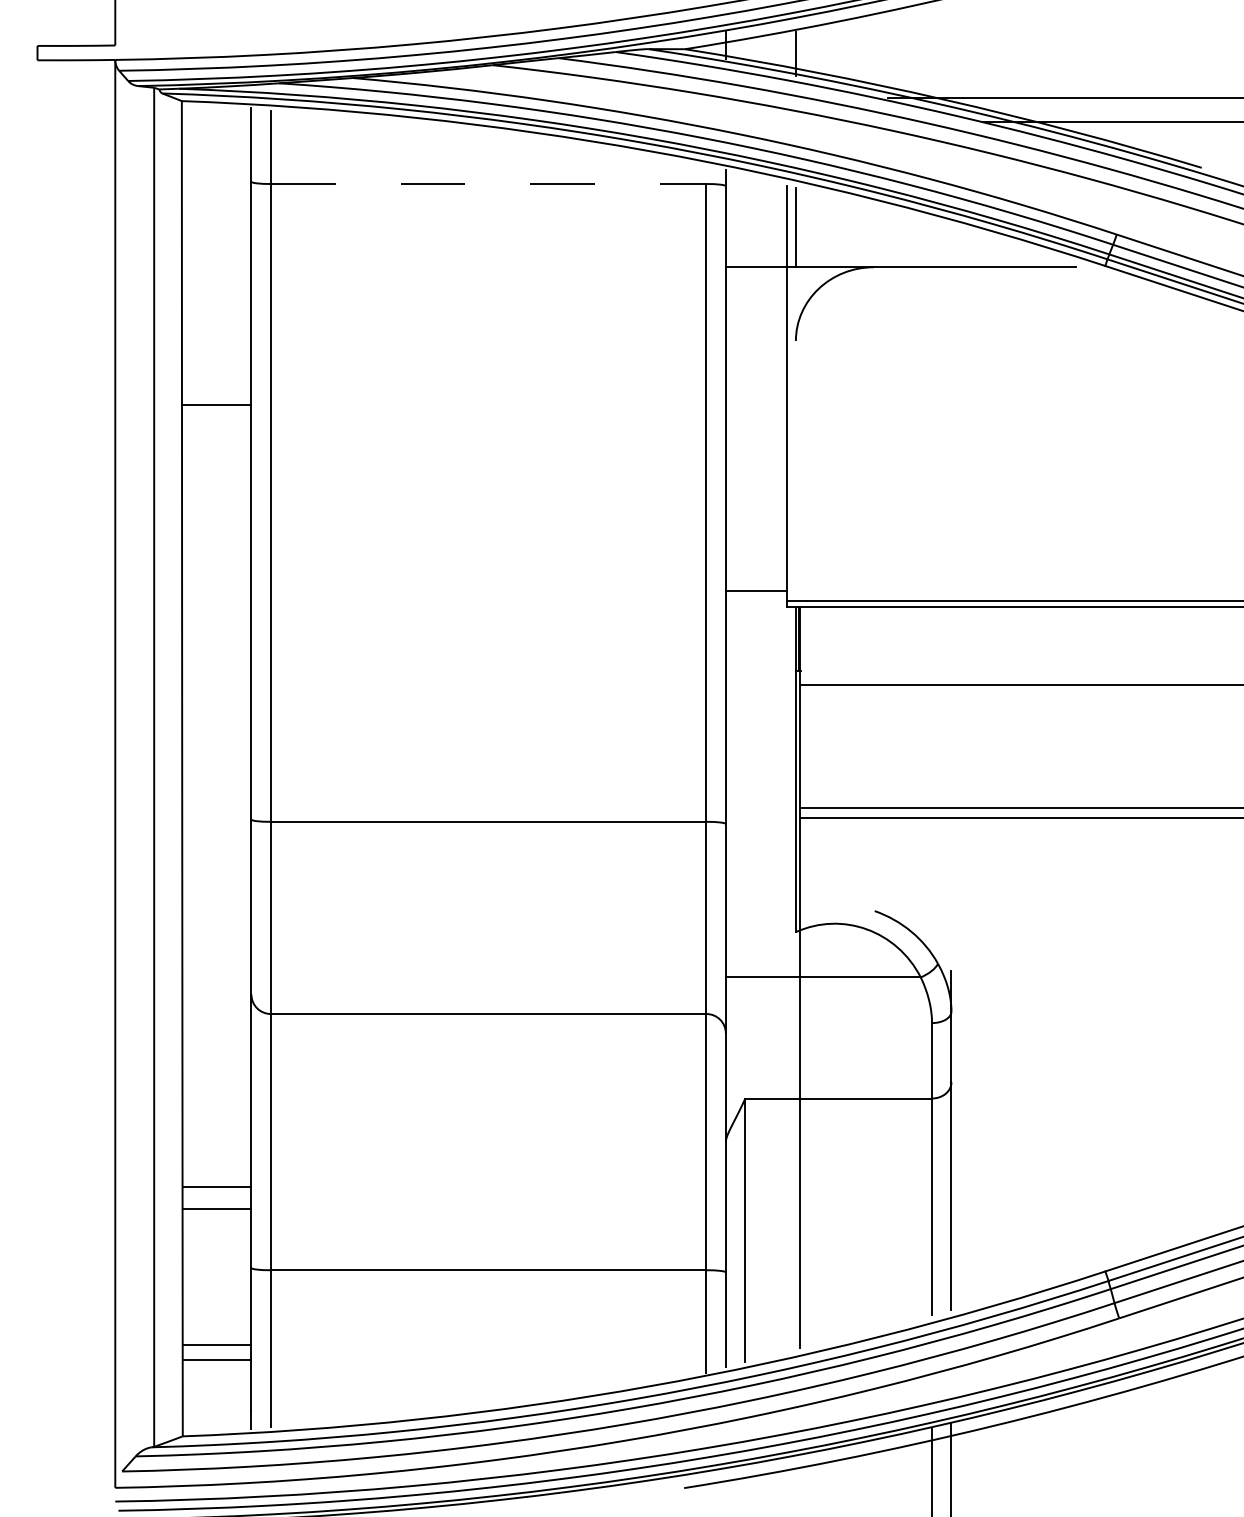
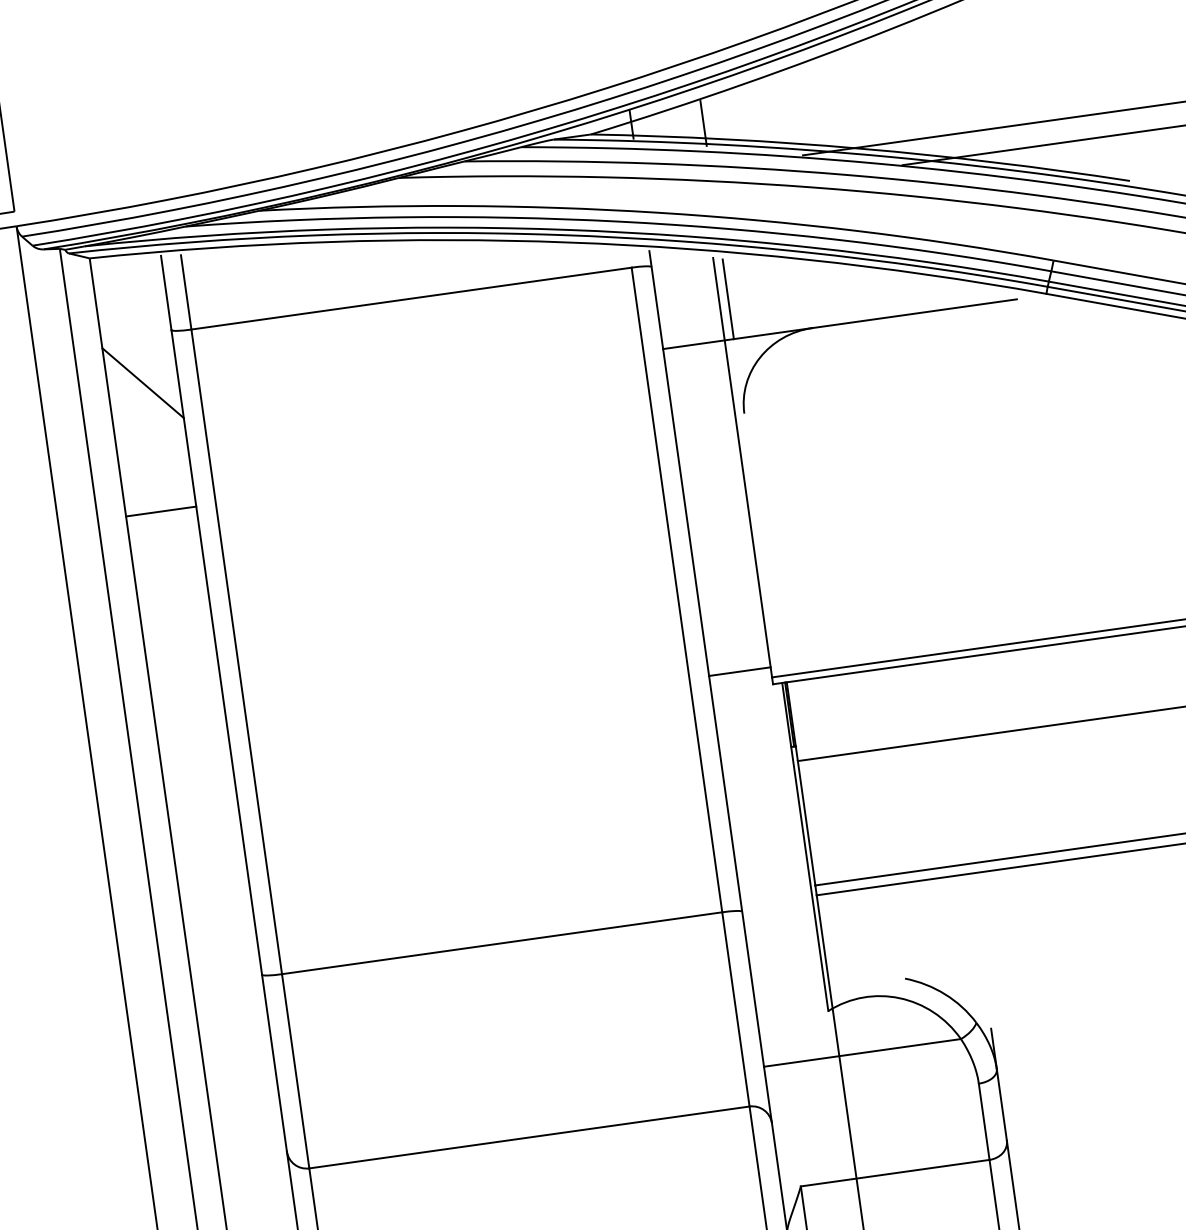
line: (488, 184) -> (411, 299), dashed -> solid
line: (216, 229) -> (142, 383), added
line: (216, 405) -> (160, 511), moved

